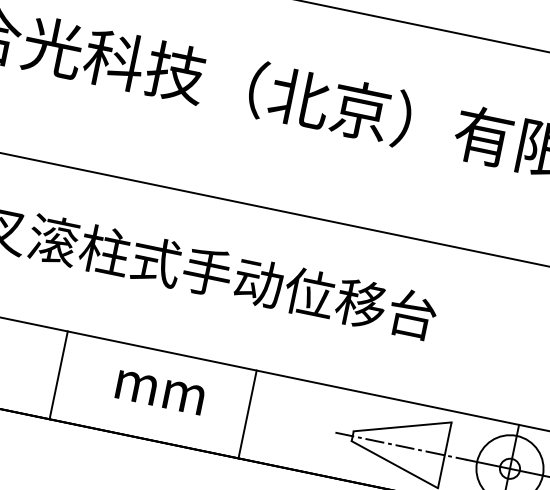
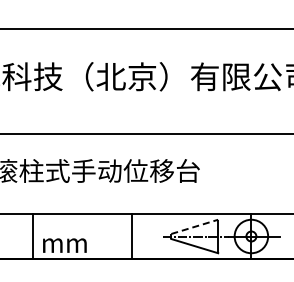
line: (58, 375) -> (32, 236), moved
text: (159, 392) -> (64, 245), moved
line: (247, 414) -> (131, 236), moved
line: (402, 426) -> (194, 226), solid -> dashed

